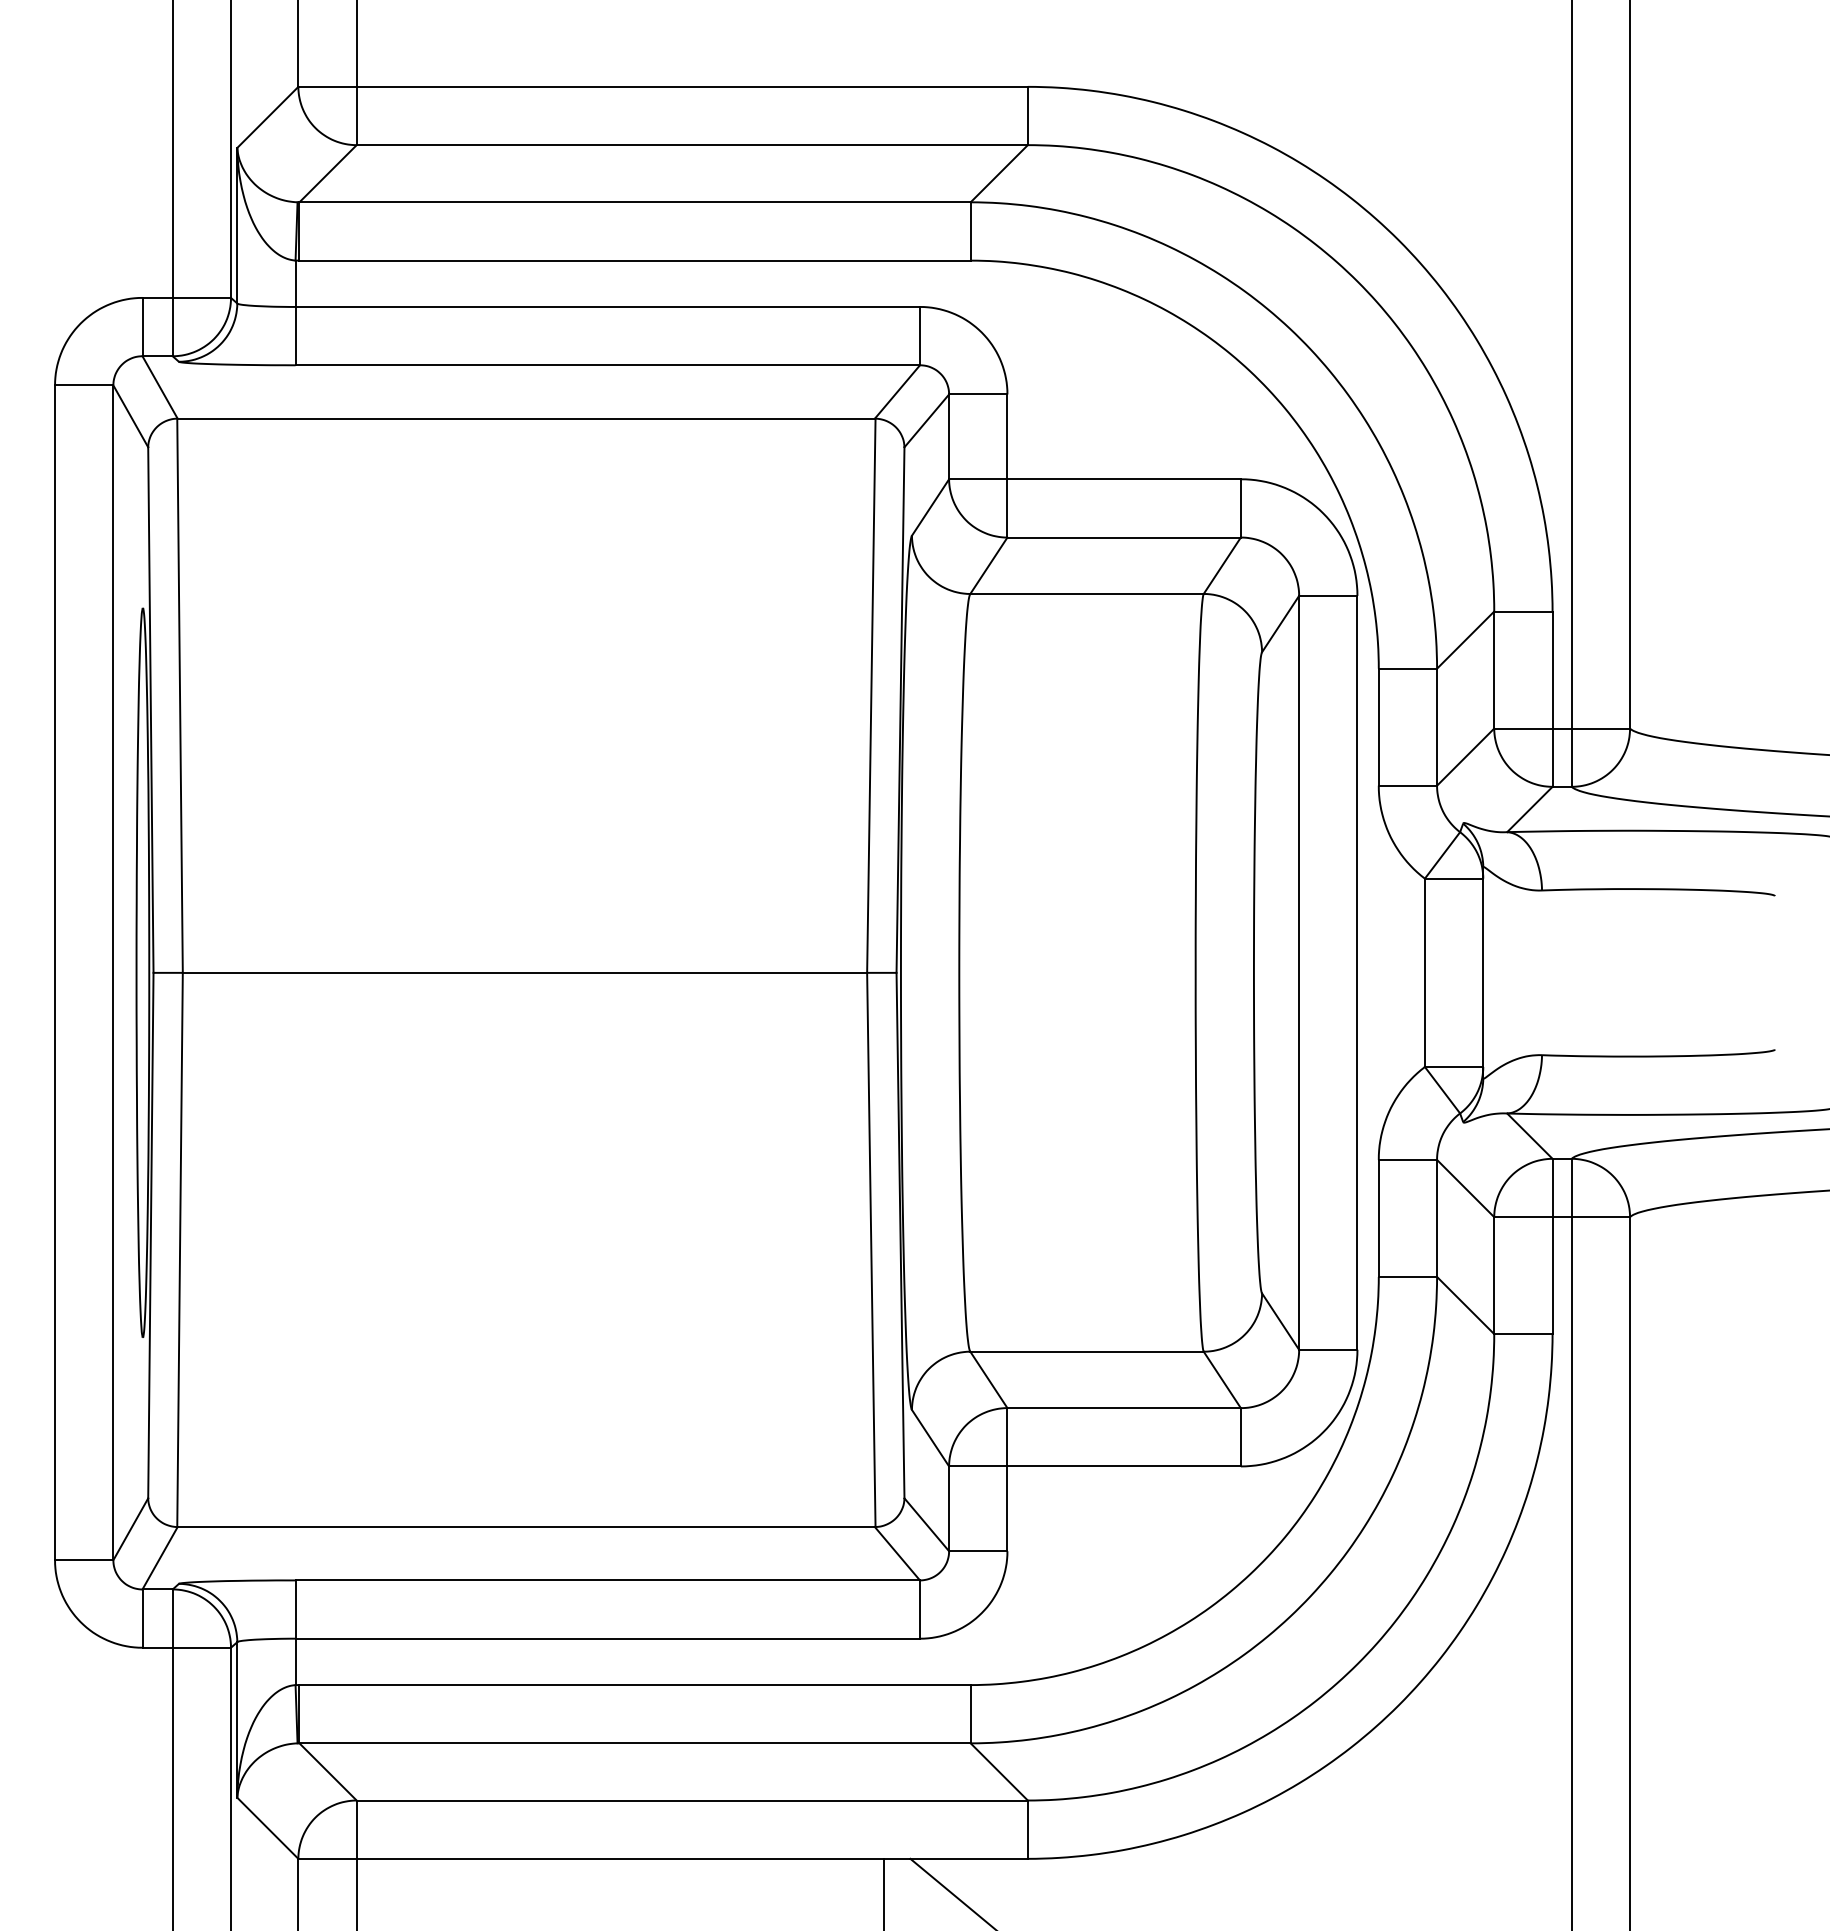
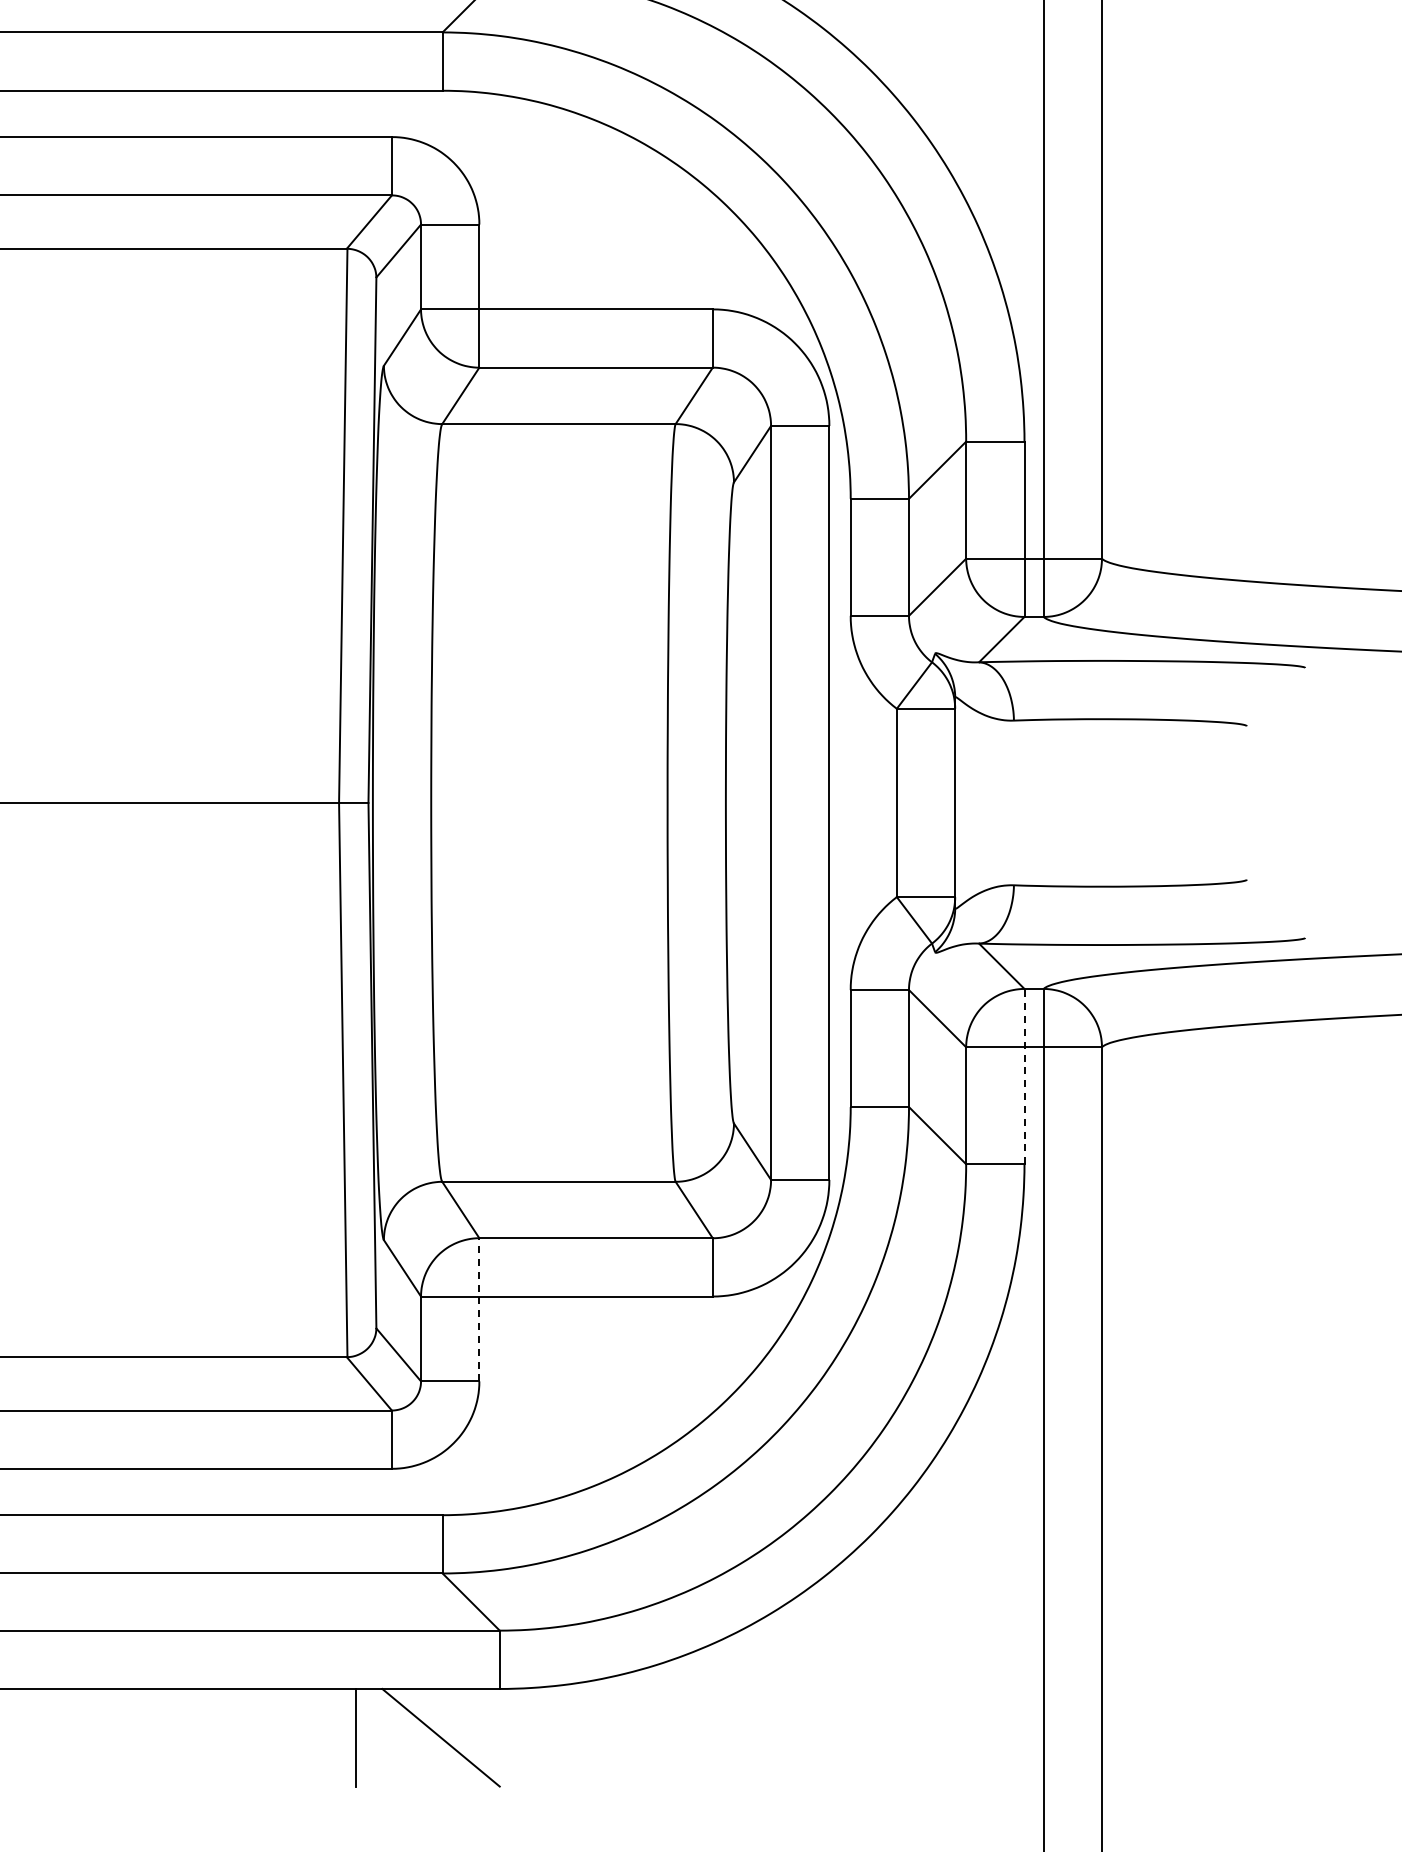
line: (1552, 1246) -> (1024, 1076), solid -> dashed
line: (1007, 1479) -> (479, 1309), solid -> dashed

